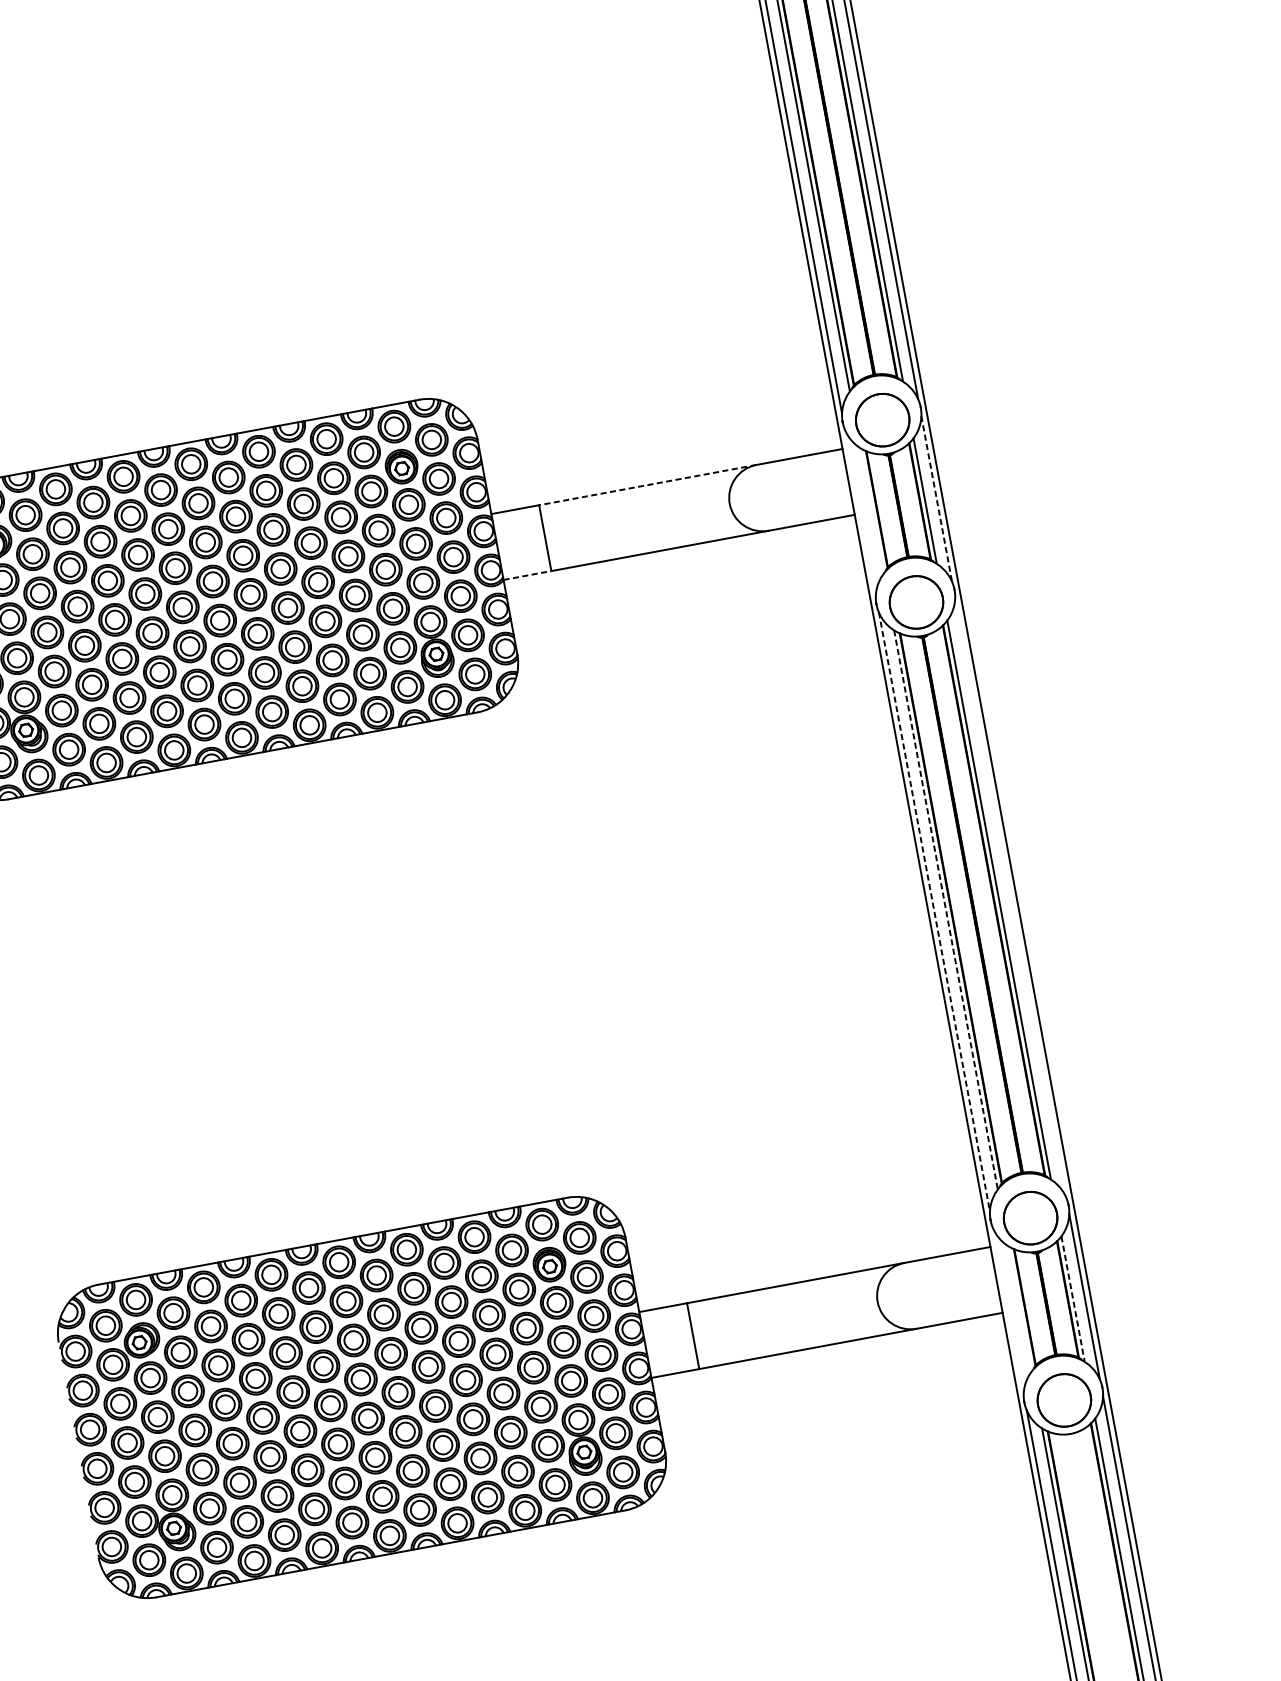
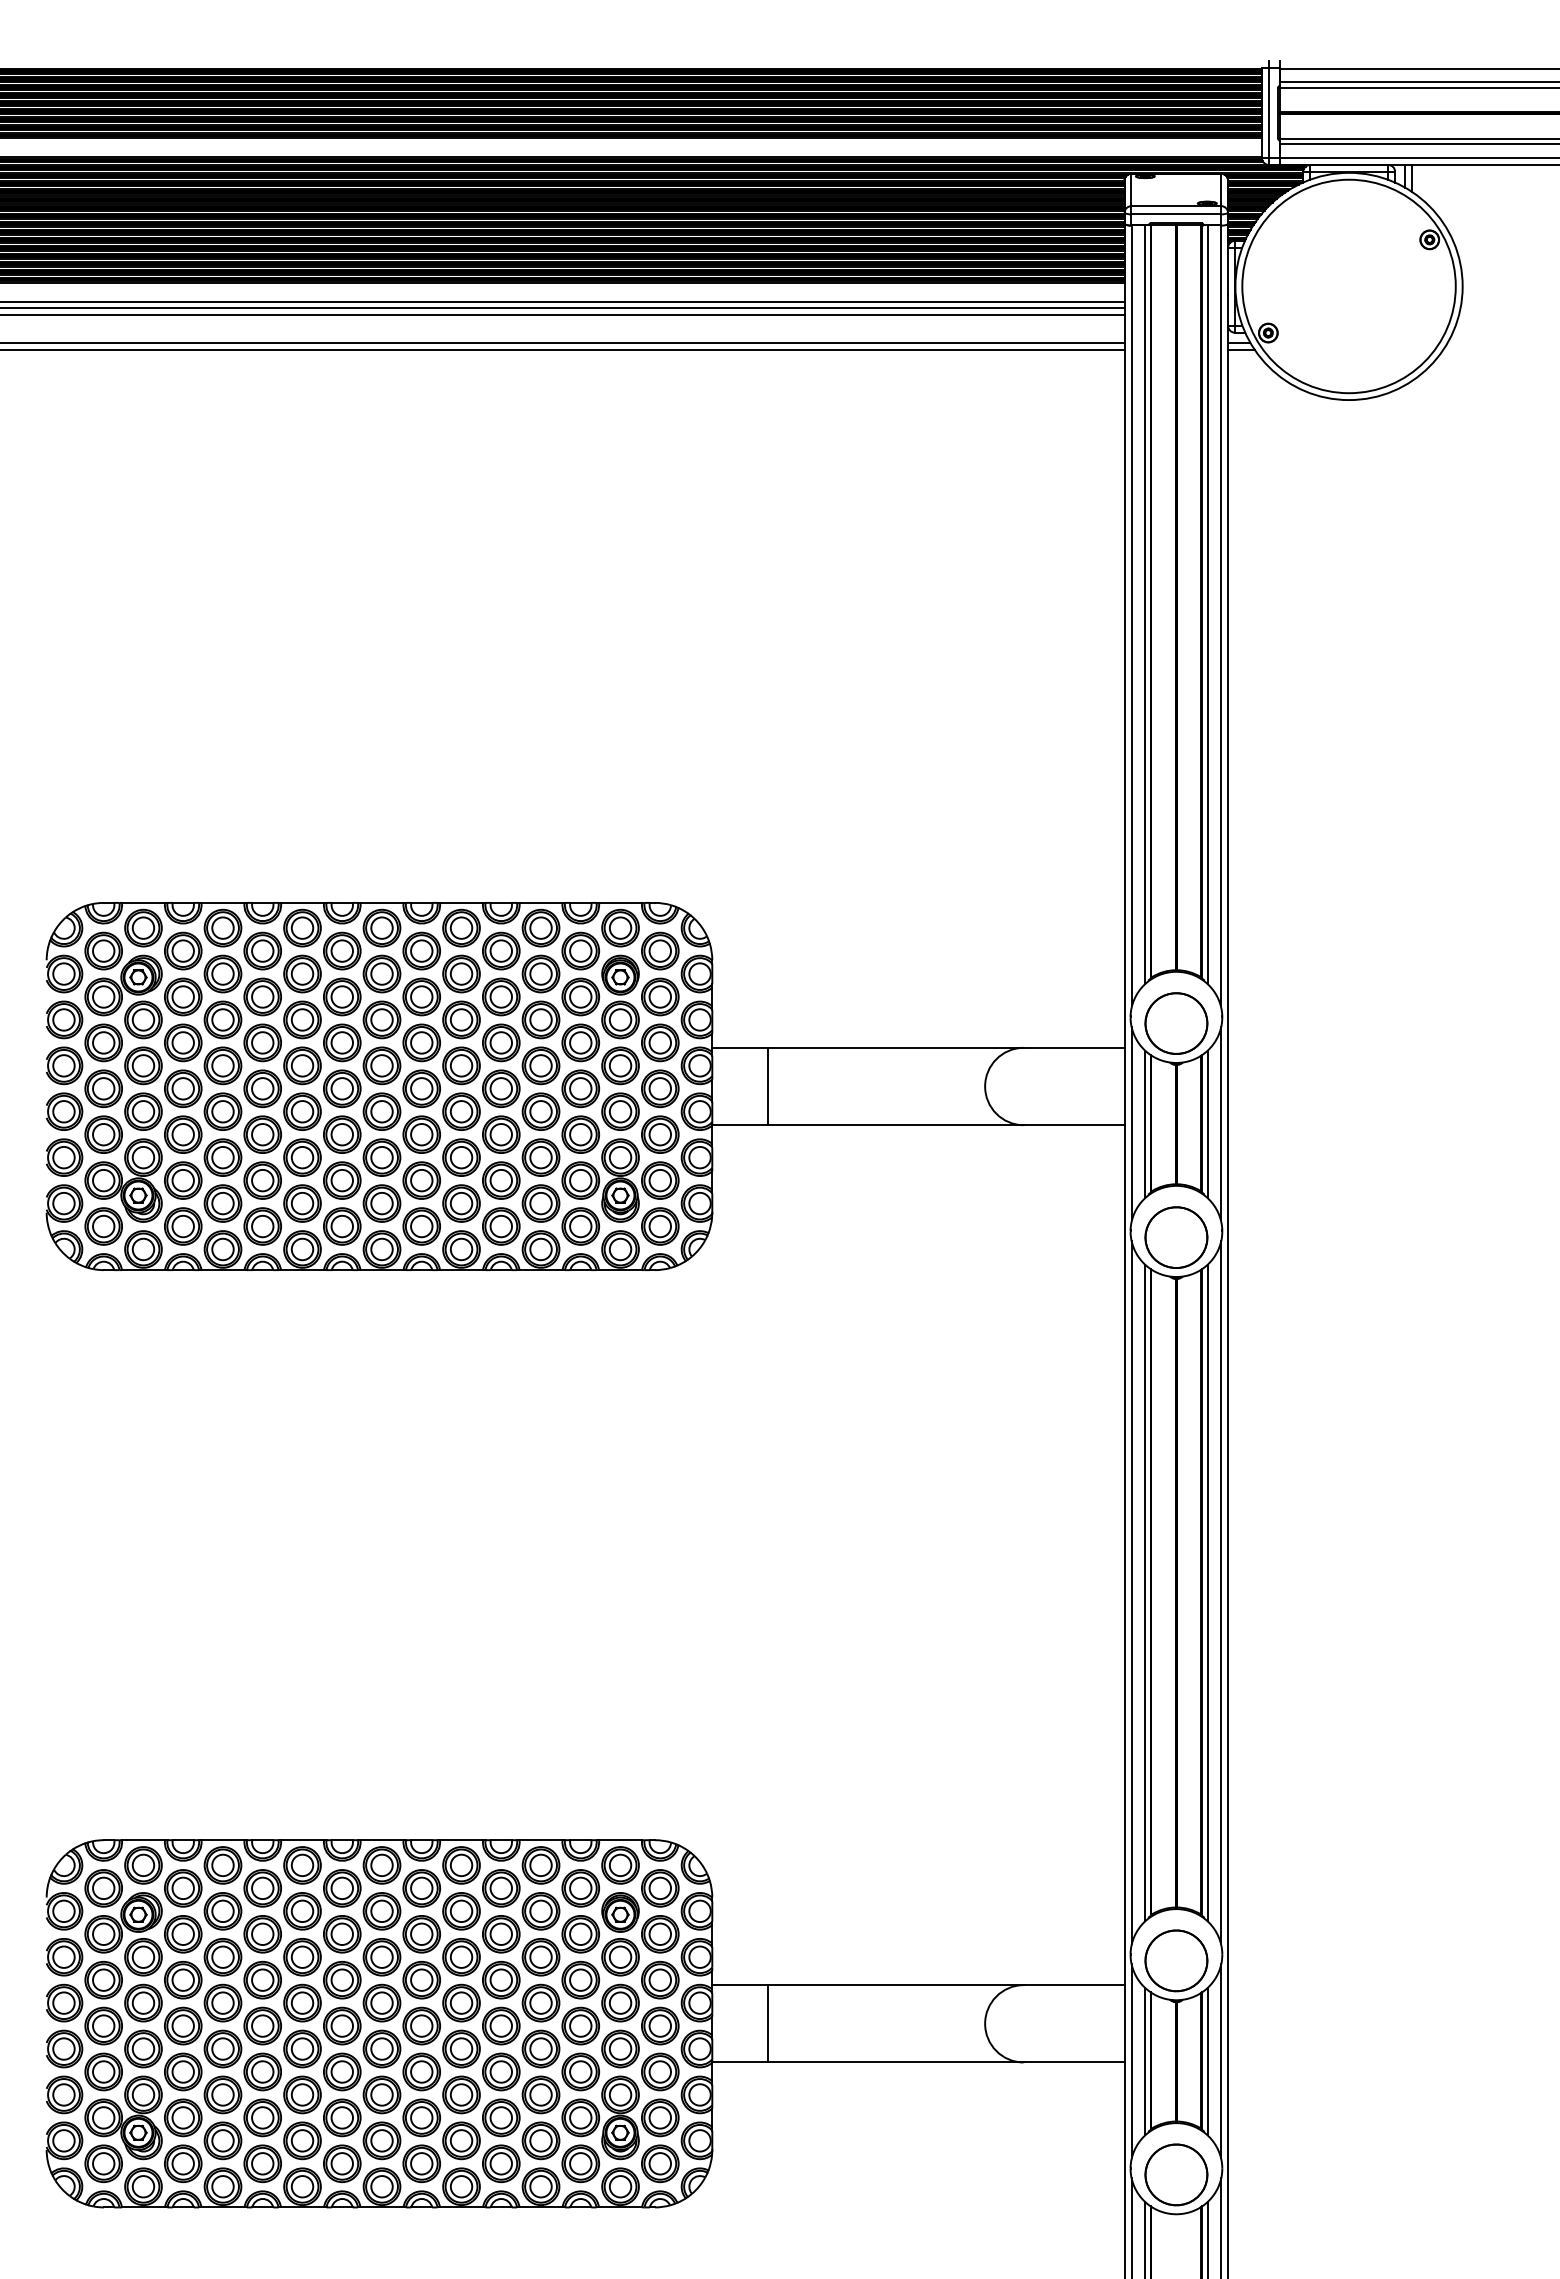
line: (648, 484) -> (896, 1047), dashed -> solid
line: (936, 498) -> (1221, 1123), dashed -> solid
line: (872, 510) -> (1145, 1123), added
line: (860, 512) -> (1131, 1123), added
line: (527, 575) -> (740, 1125), dashed -> solid
line: (1010, 896) -> (1221, 1591), added
line: (946, 909) -> (1145, 1592), dashed -> solid
line: (934, 911) -> (1131, 1592), dashed -> solid
line: (1072, 1298) -> (1207, 2061), dashed -> solid
line: (1019, 1307) -> (1145, 2060), added
line: (1008, 1310) -> (1131, 2060), added

